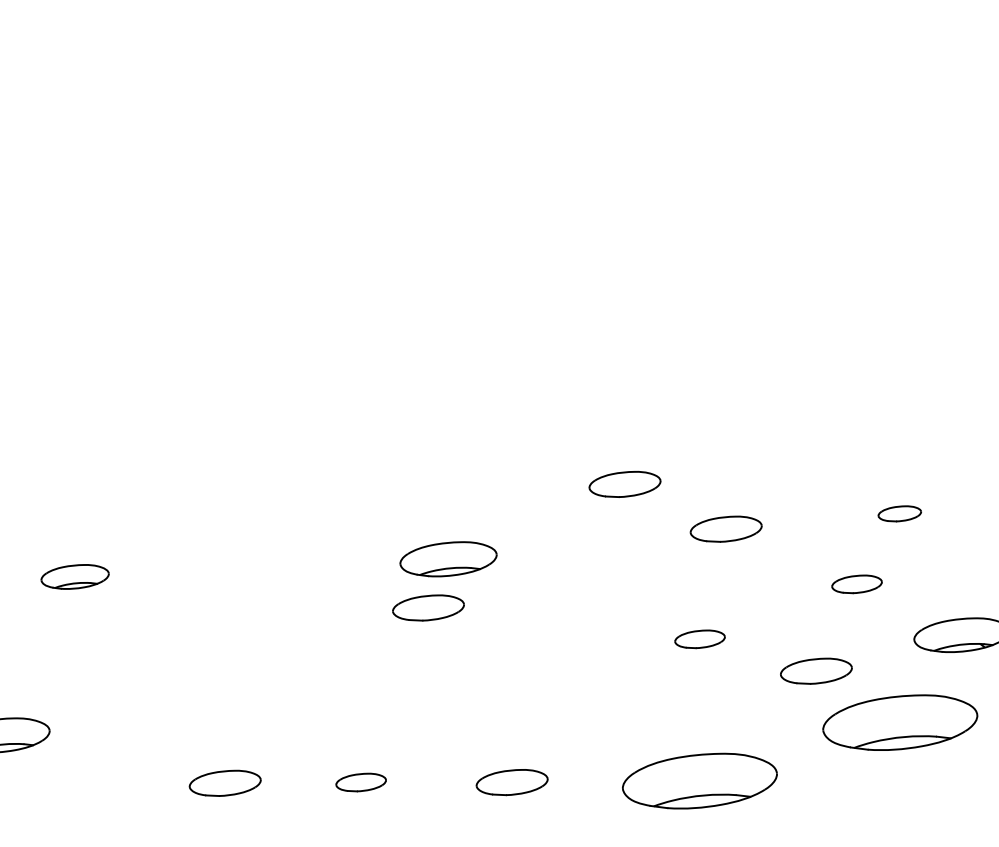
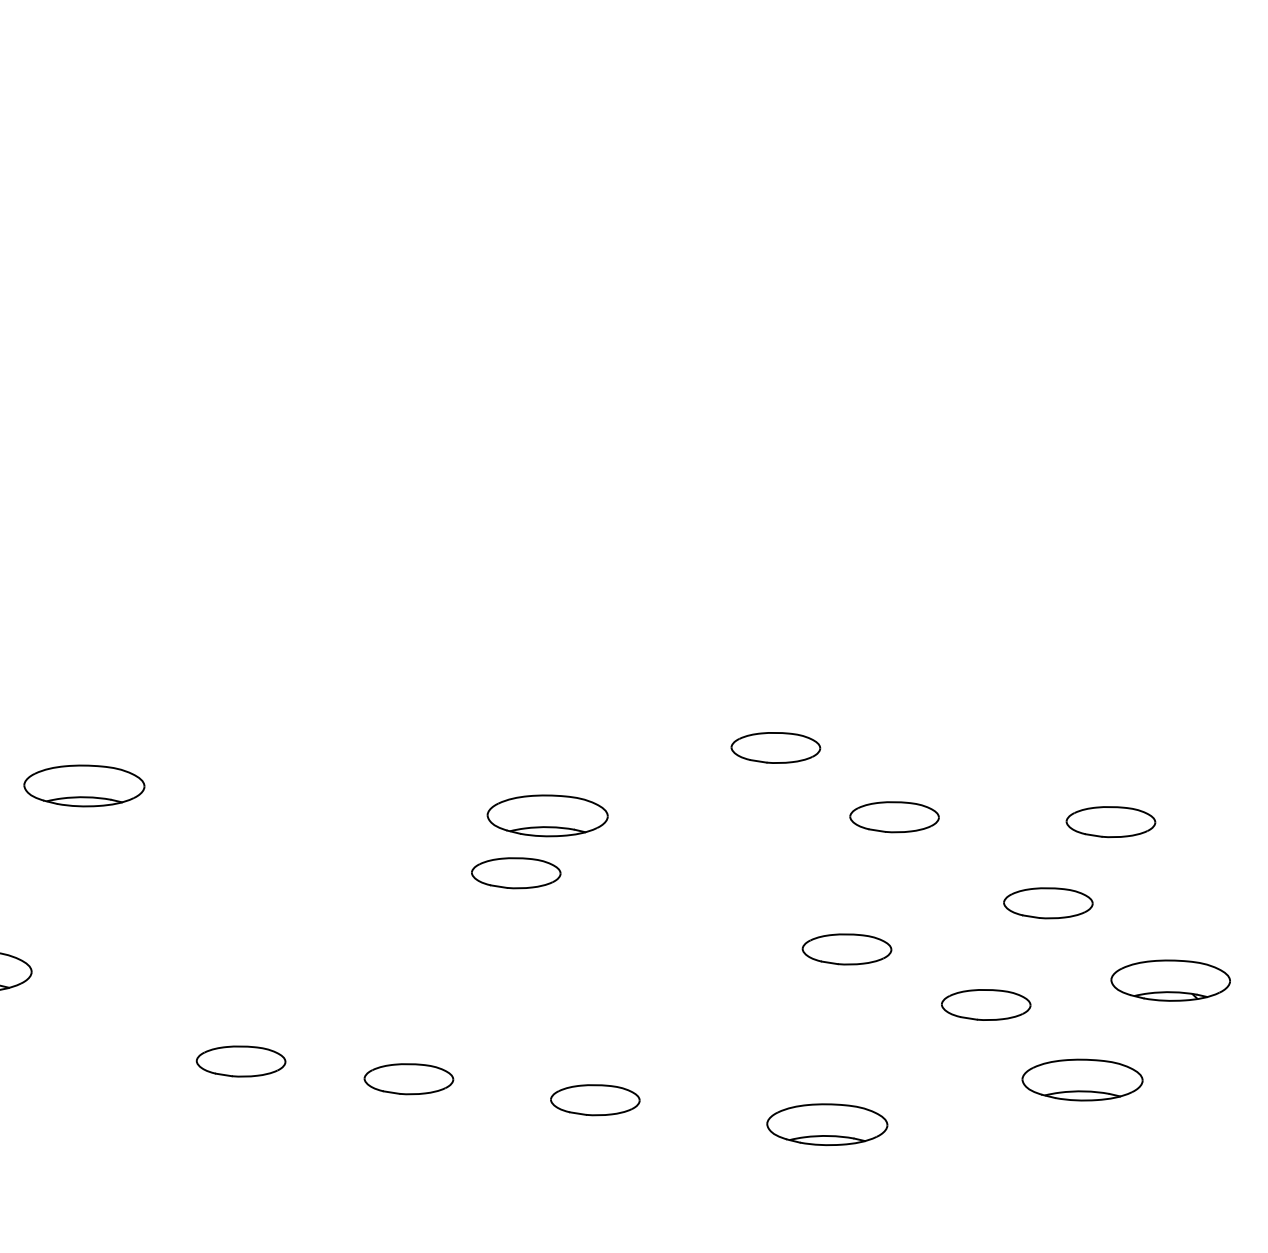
part: (899, 514) -> (1110, 822), size x1.67
part: (75, 576) -> (84, 785), size x1.43
part: (857, 584) -> (1048, 903), size x1.43
part: (699, 639) -> (846, 949), size x1.43
part: (900, 722) -> (1082, 1079), size x0.62
part: (700, 781) -> (827, 1124), size x0.62
part: (360, 782) -> (408, 1079), size x1.43

